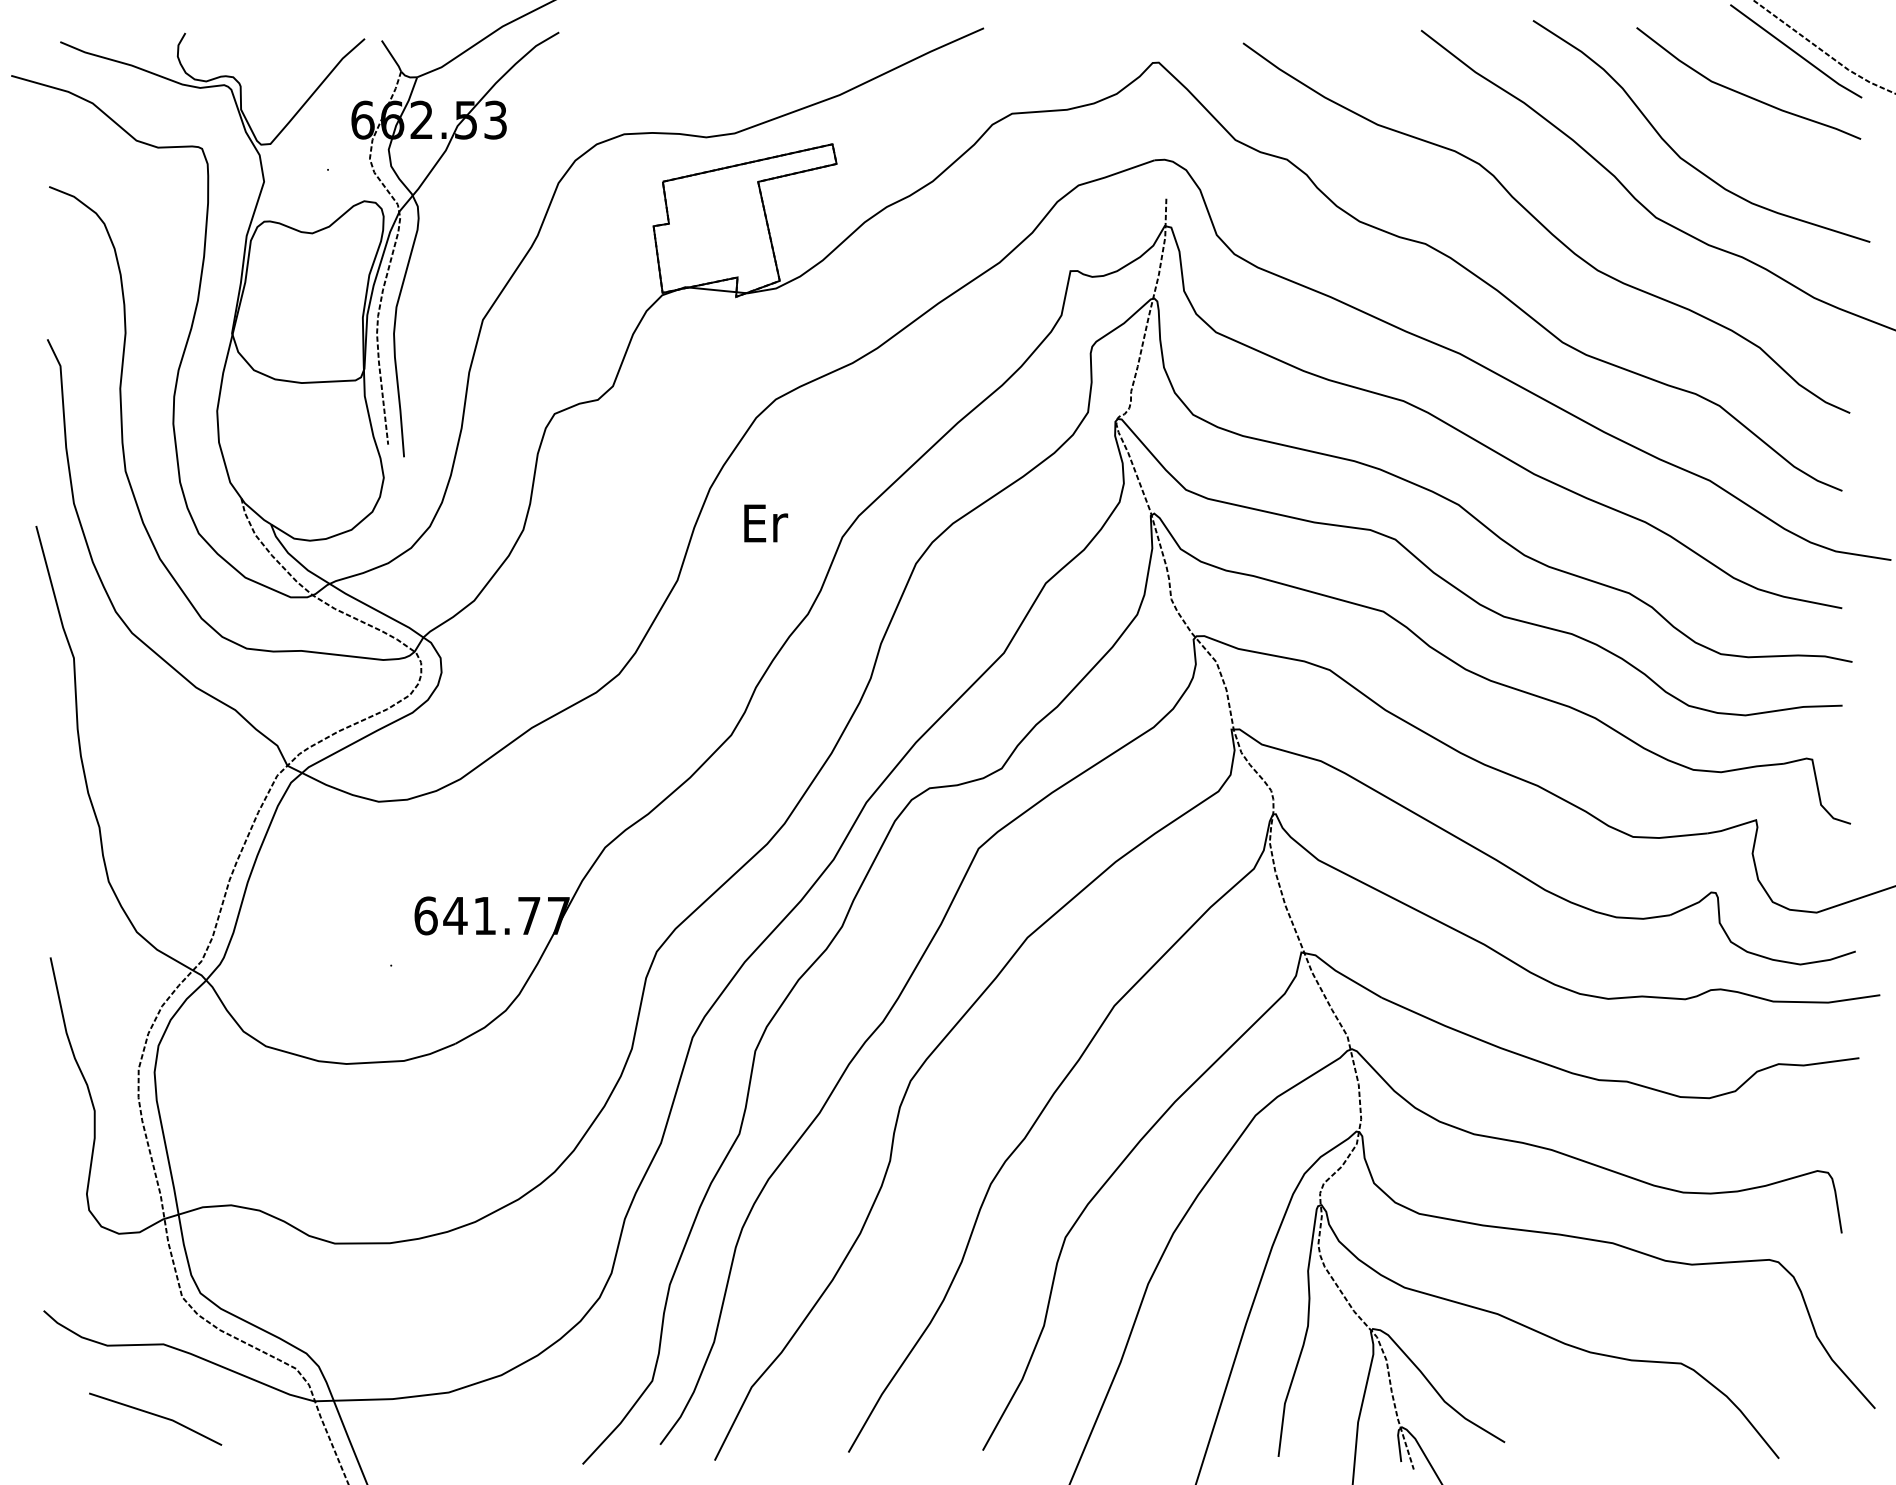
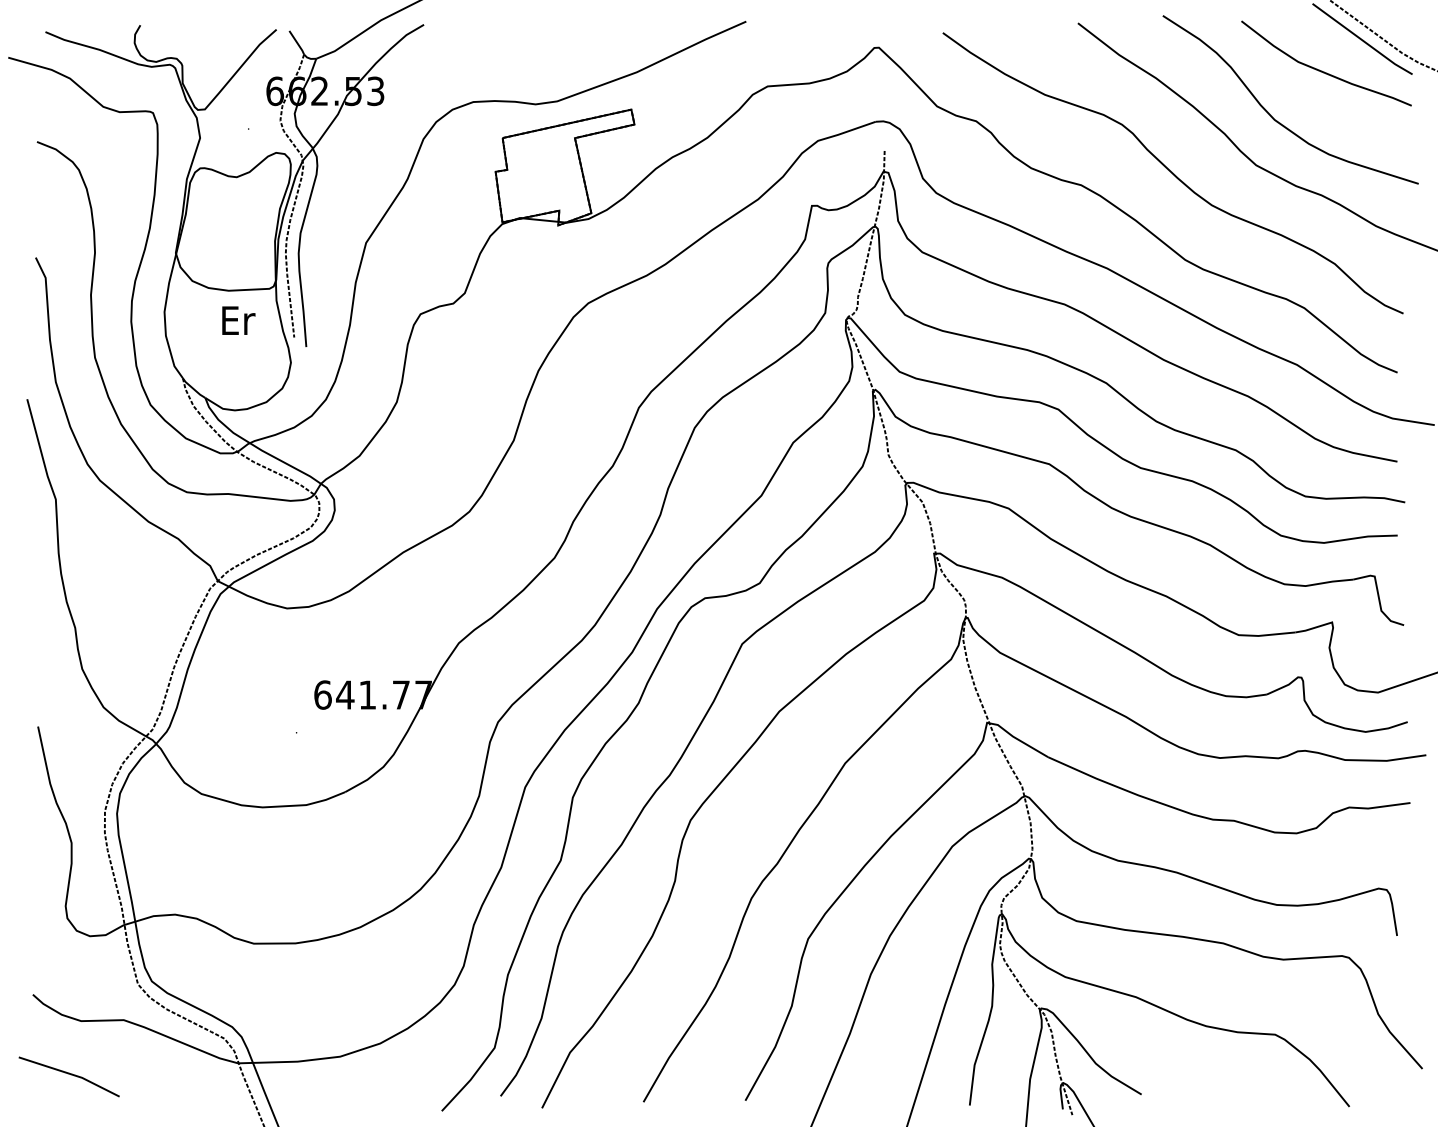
text: (766, 523) -> (239, 320), moved
line: (156, 1416) -> (69, 1074), moved

